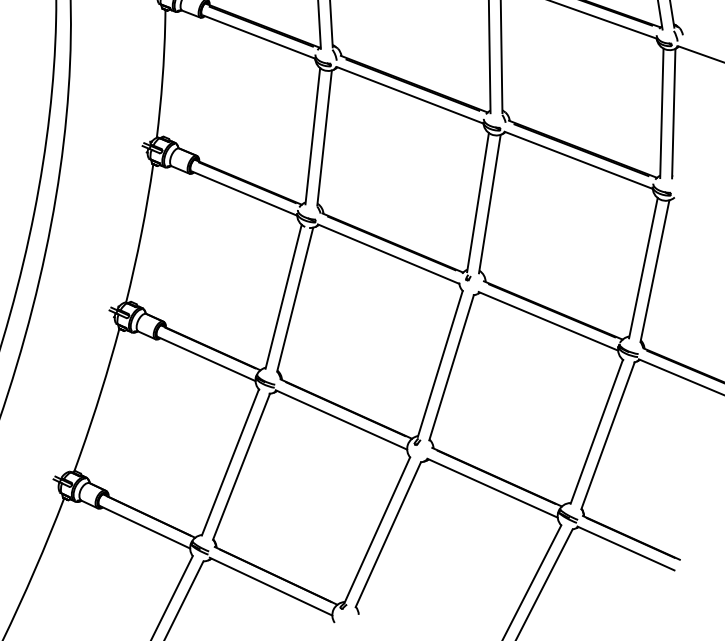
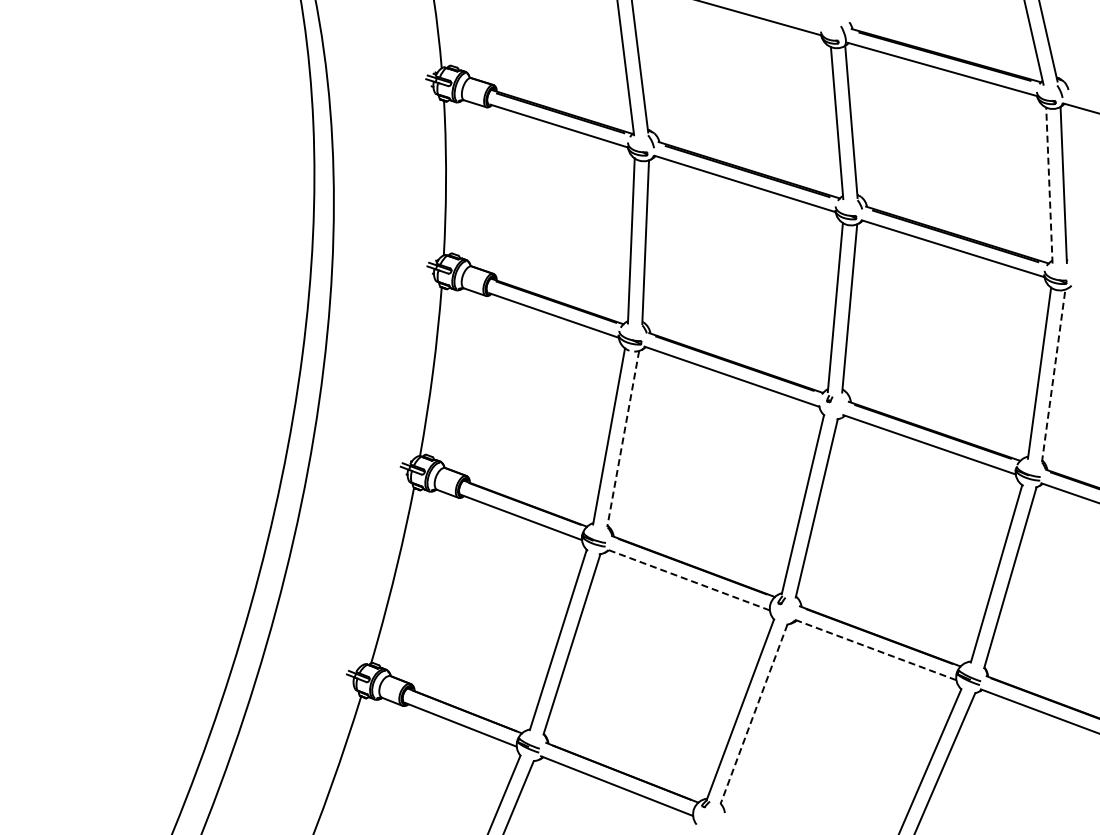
line: (661, 113) -> (1049, 185), solid -> dashed
line: (654, 270) -> (1053, 375), solid -> dashed
line: (295, 300) -> (623, 439), solid -> dashed
line: (341, 419) -> (688, 579), solid -> dashed
line: (492, 487) -> (875, 649), solid -> dashed
line: (388, 534) -> (754, 714), solid -> dashed

